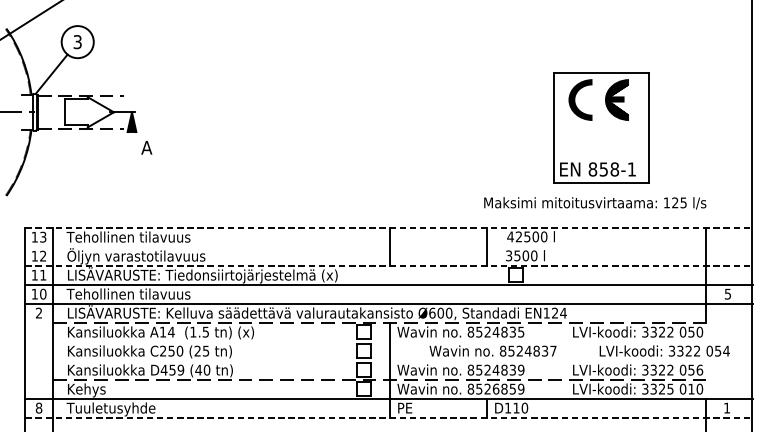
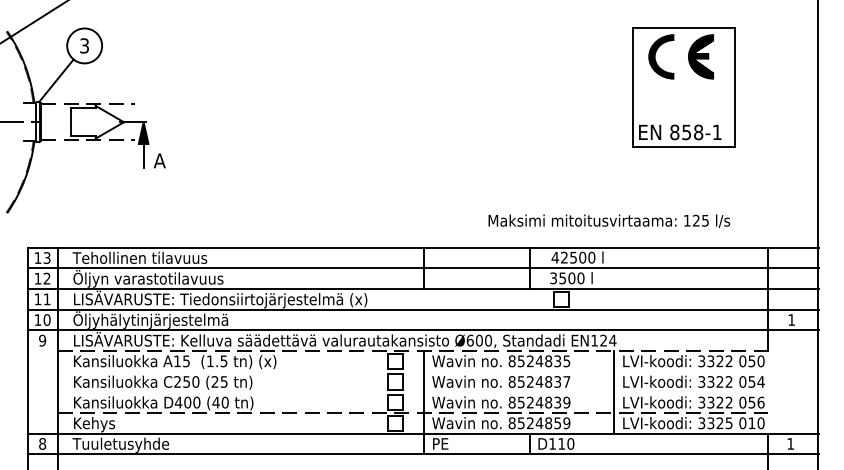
part: (600, 128) -> (683, 87), moved
line: (131, 142) -> (143, 155), added
text: (595, 202) -> (609, 220), moved
line: (389, 227) -> (423, 247), dashed -> solid
line: (388, 246) -> (422, 268), added
line: (389, 266) -> (423, 289), dashed -> solid
text: (138, 293) -> (150, 319), Tehollinen tilavuus -> Öljyhälytinjärjestelmä
text: (727, 293) -> (791, 319), 5 -> 1
text: (38, 313) -> (42, 340), 2 -> 9
text: (171, 332) -> (186, 361), A14 -> A15
text: (493, 350) -> (501, 381), moved
text: (664, 350) -> (693, 381), moved
line: (565, 360) -> (614, 392), added
text: (176, 370) -> (192, 402), D459 -> D400
text: (496, 389) -> (539, 423), 8526859 -> 8524859
line: (389, 417) -> (423, 454), dashed -> solid

